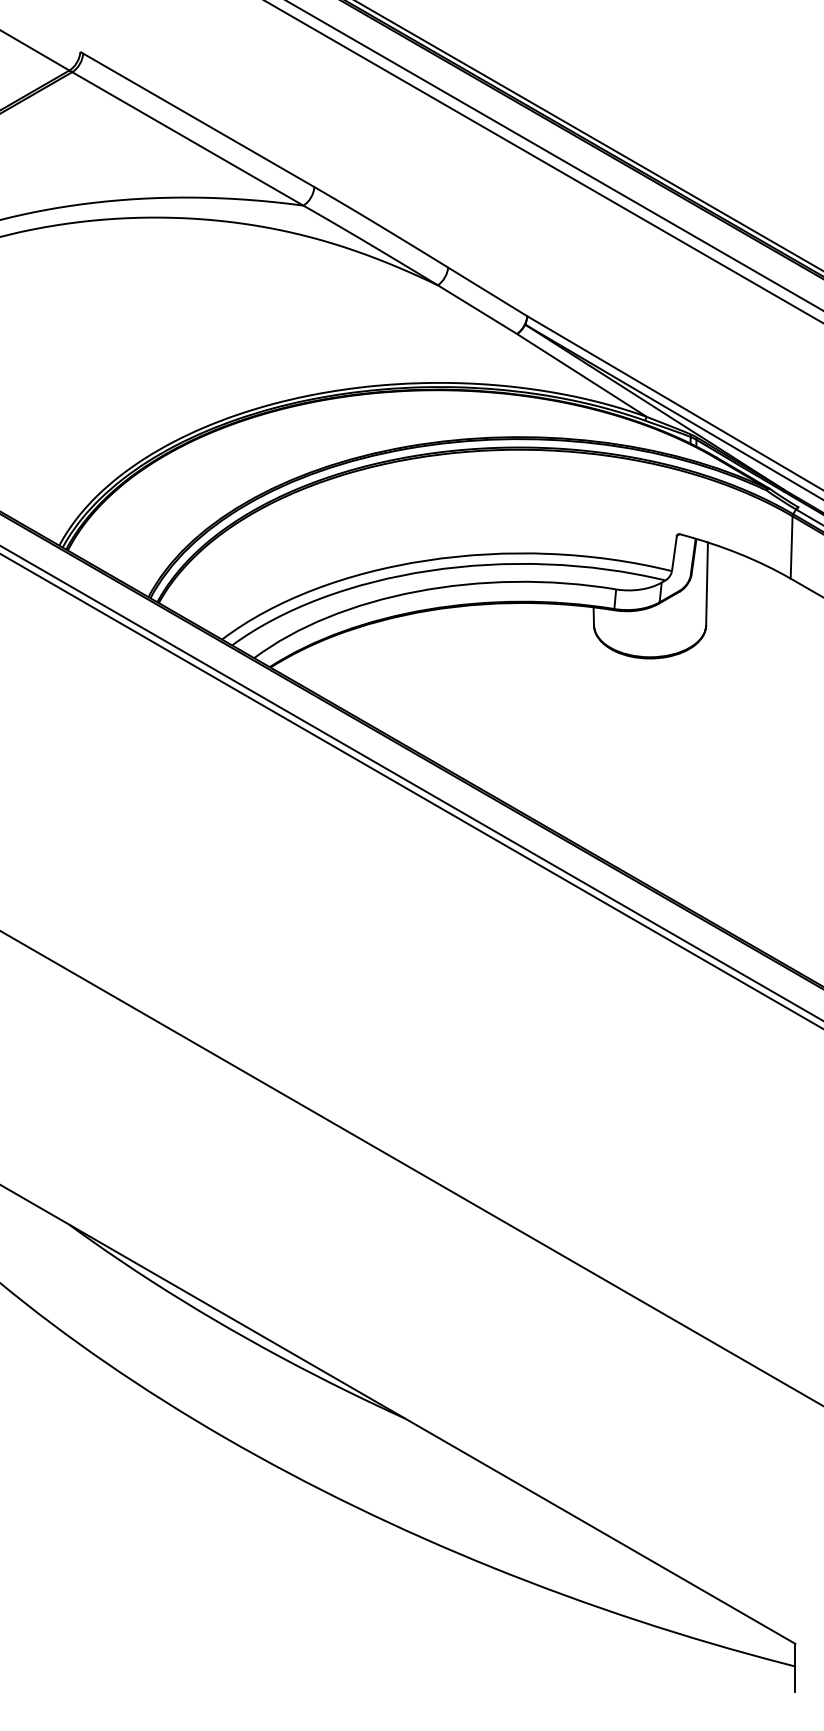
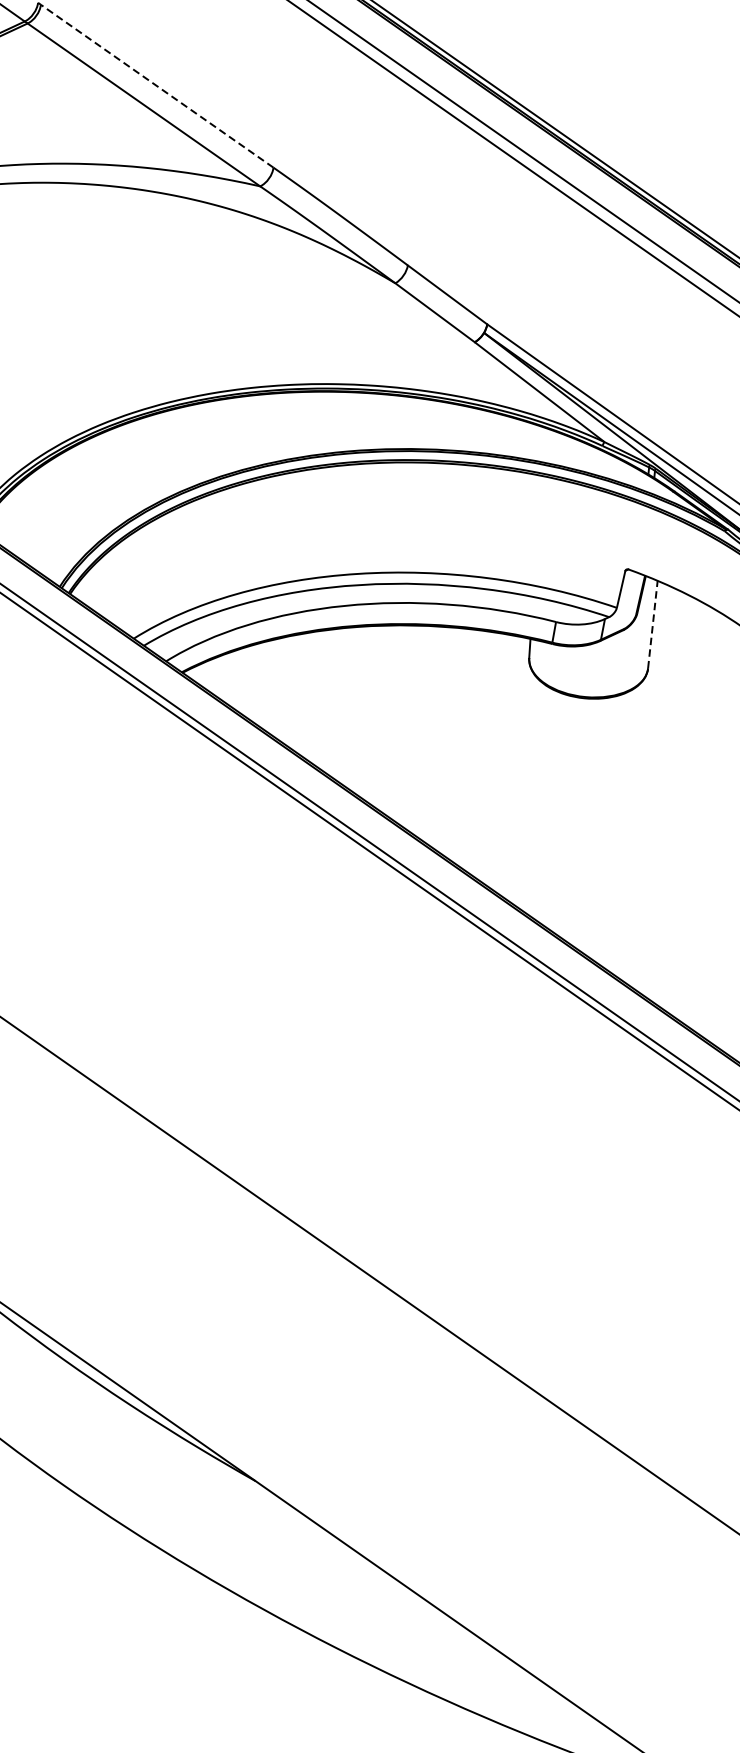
line: (198, 120) -> (156, 86), solid -> dashed
line: (707, 583) -> (653, 624), solid -> dashed

